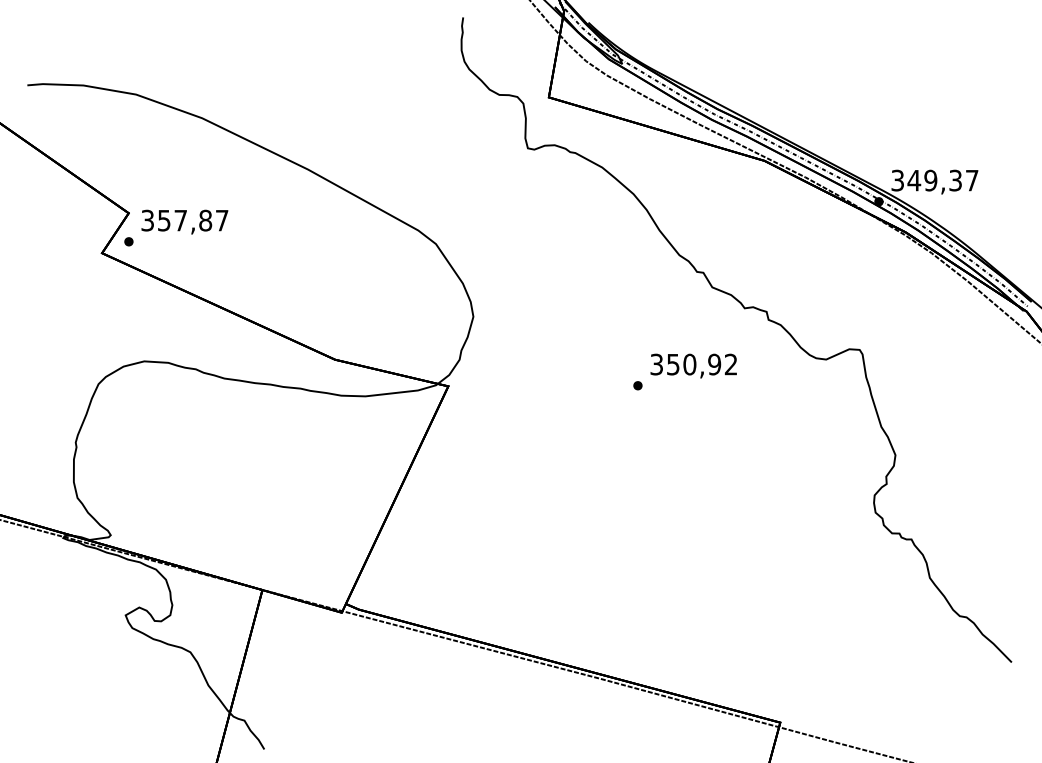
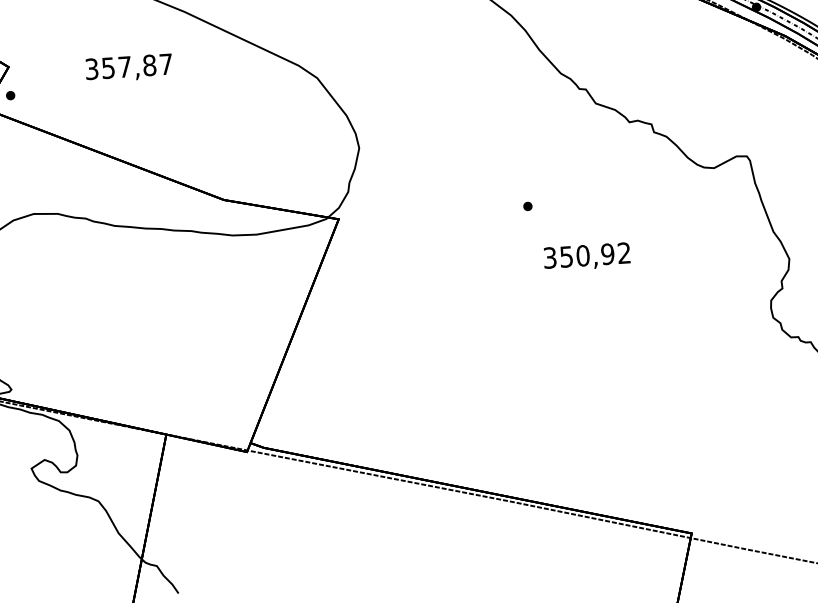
text: (184, 221) -> (128, 67), moved
text: (693, 365) -> (586, 256), moved

